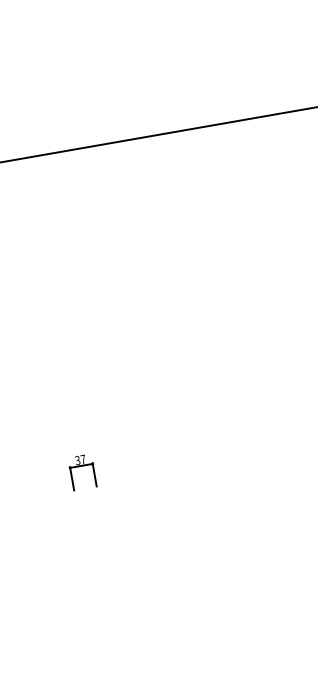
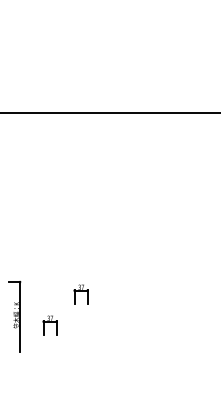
part: (37, 535) -> (49, 325), added

